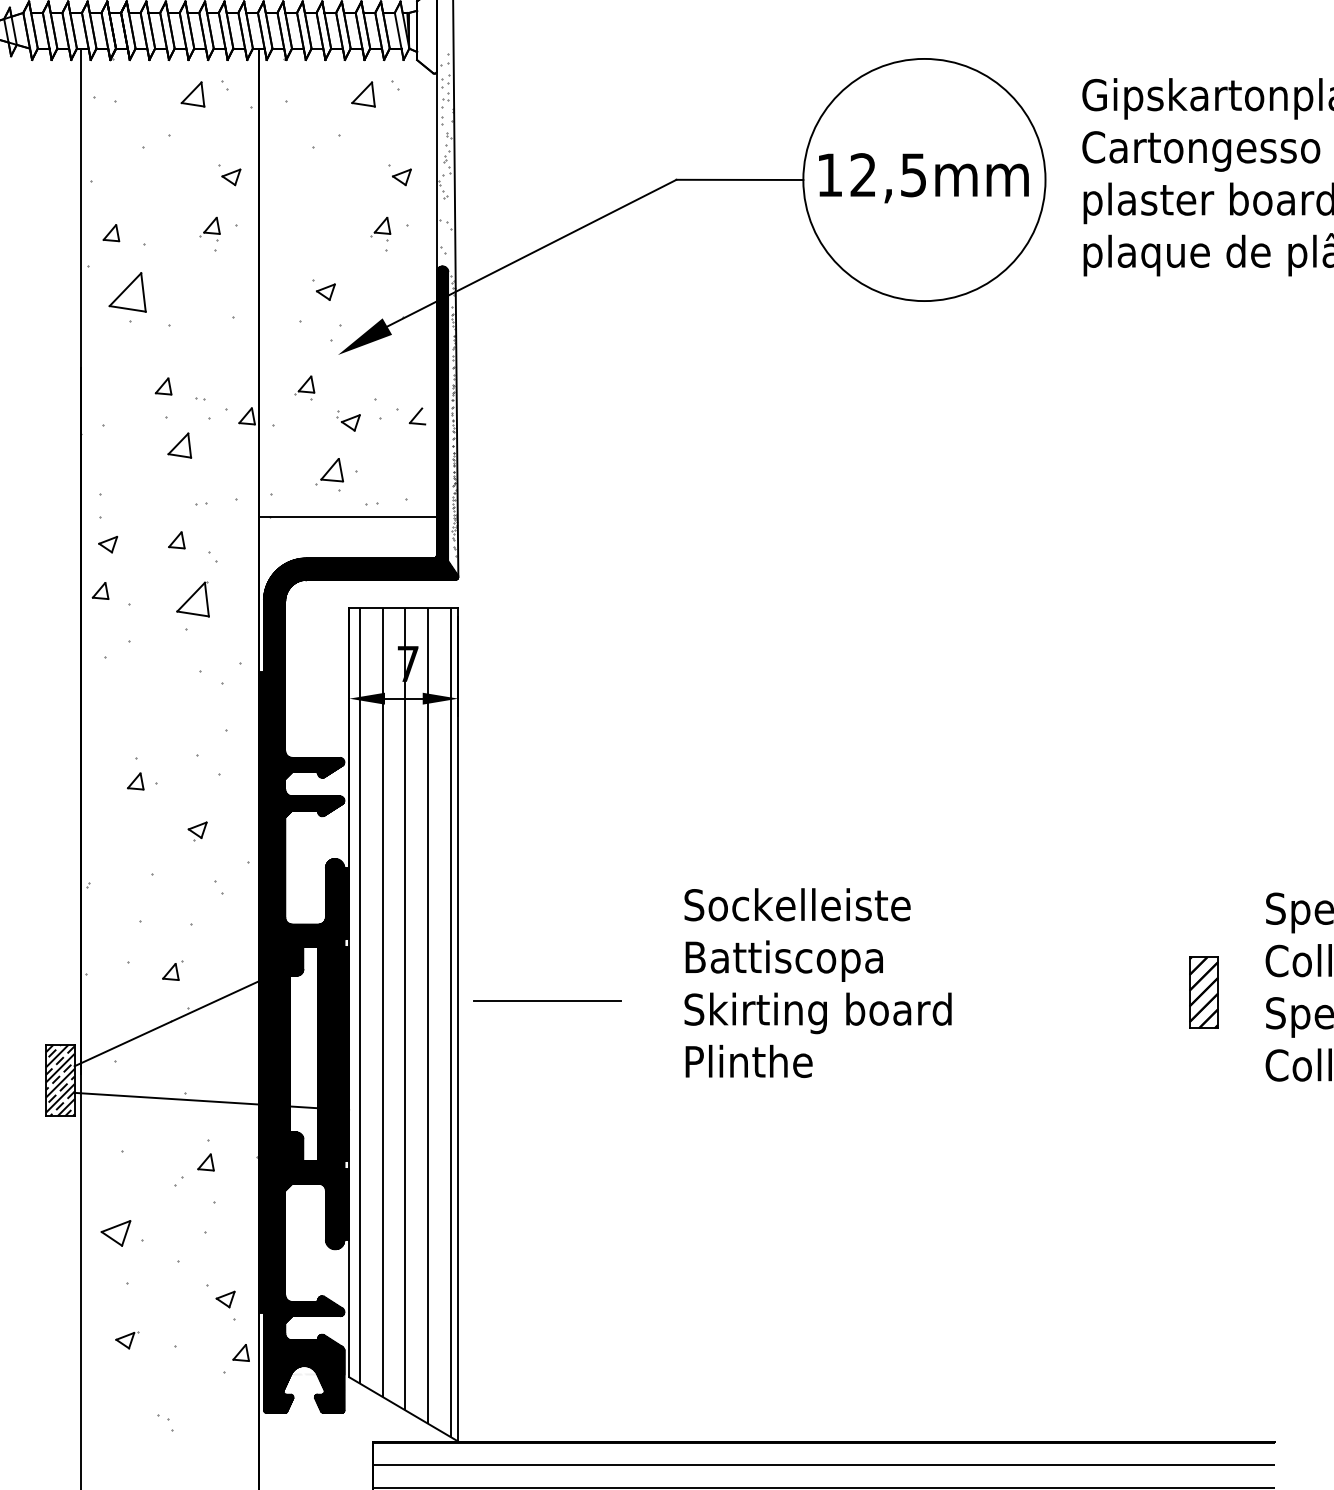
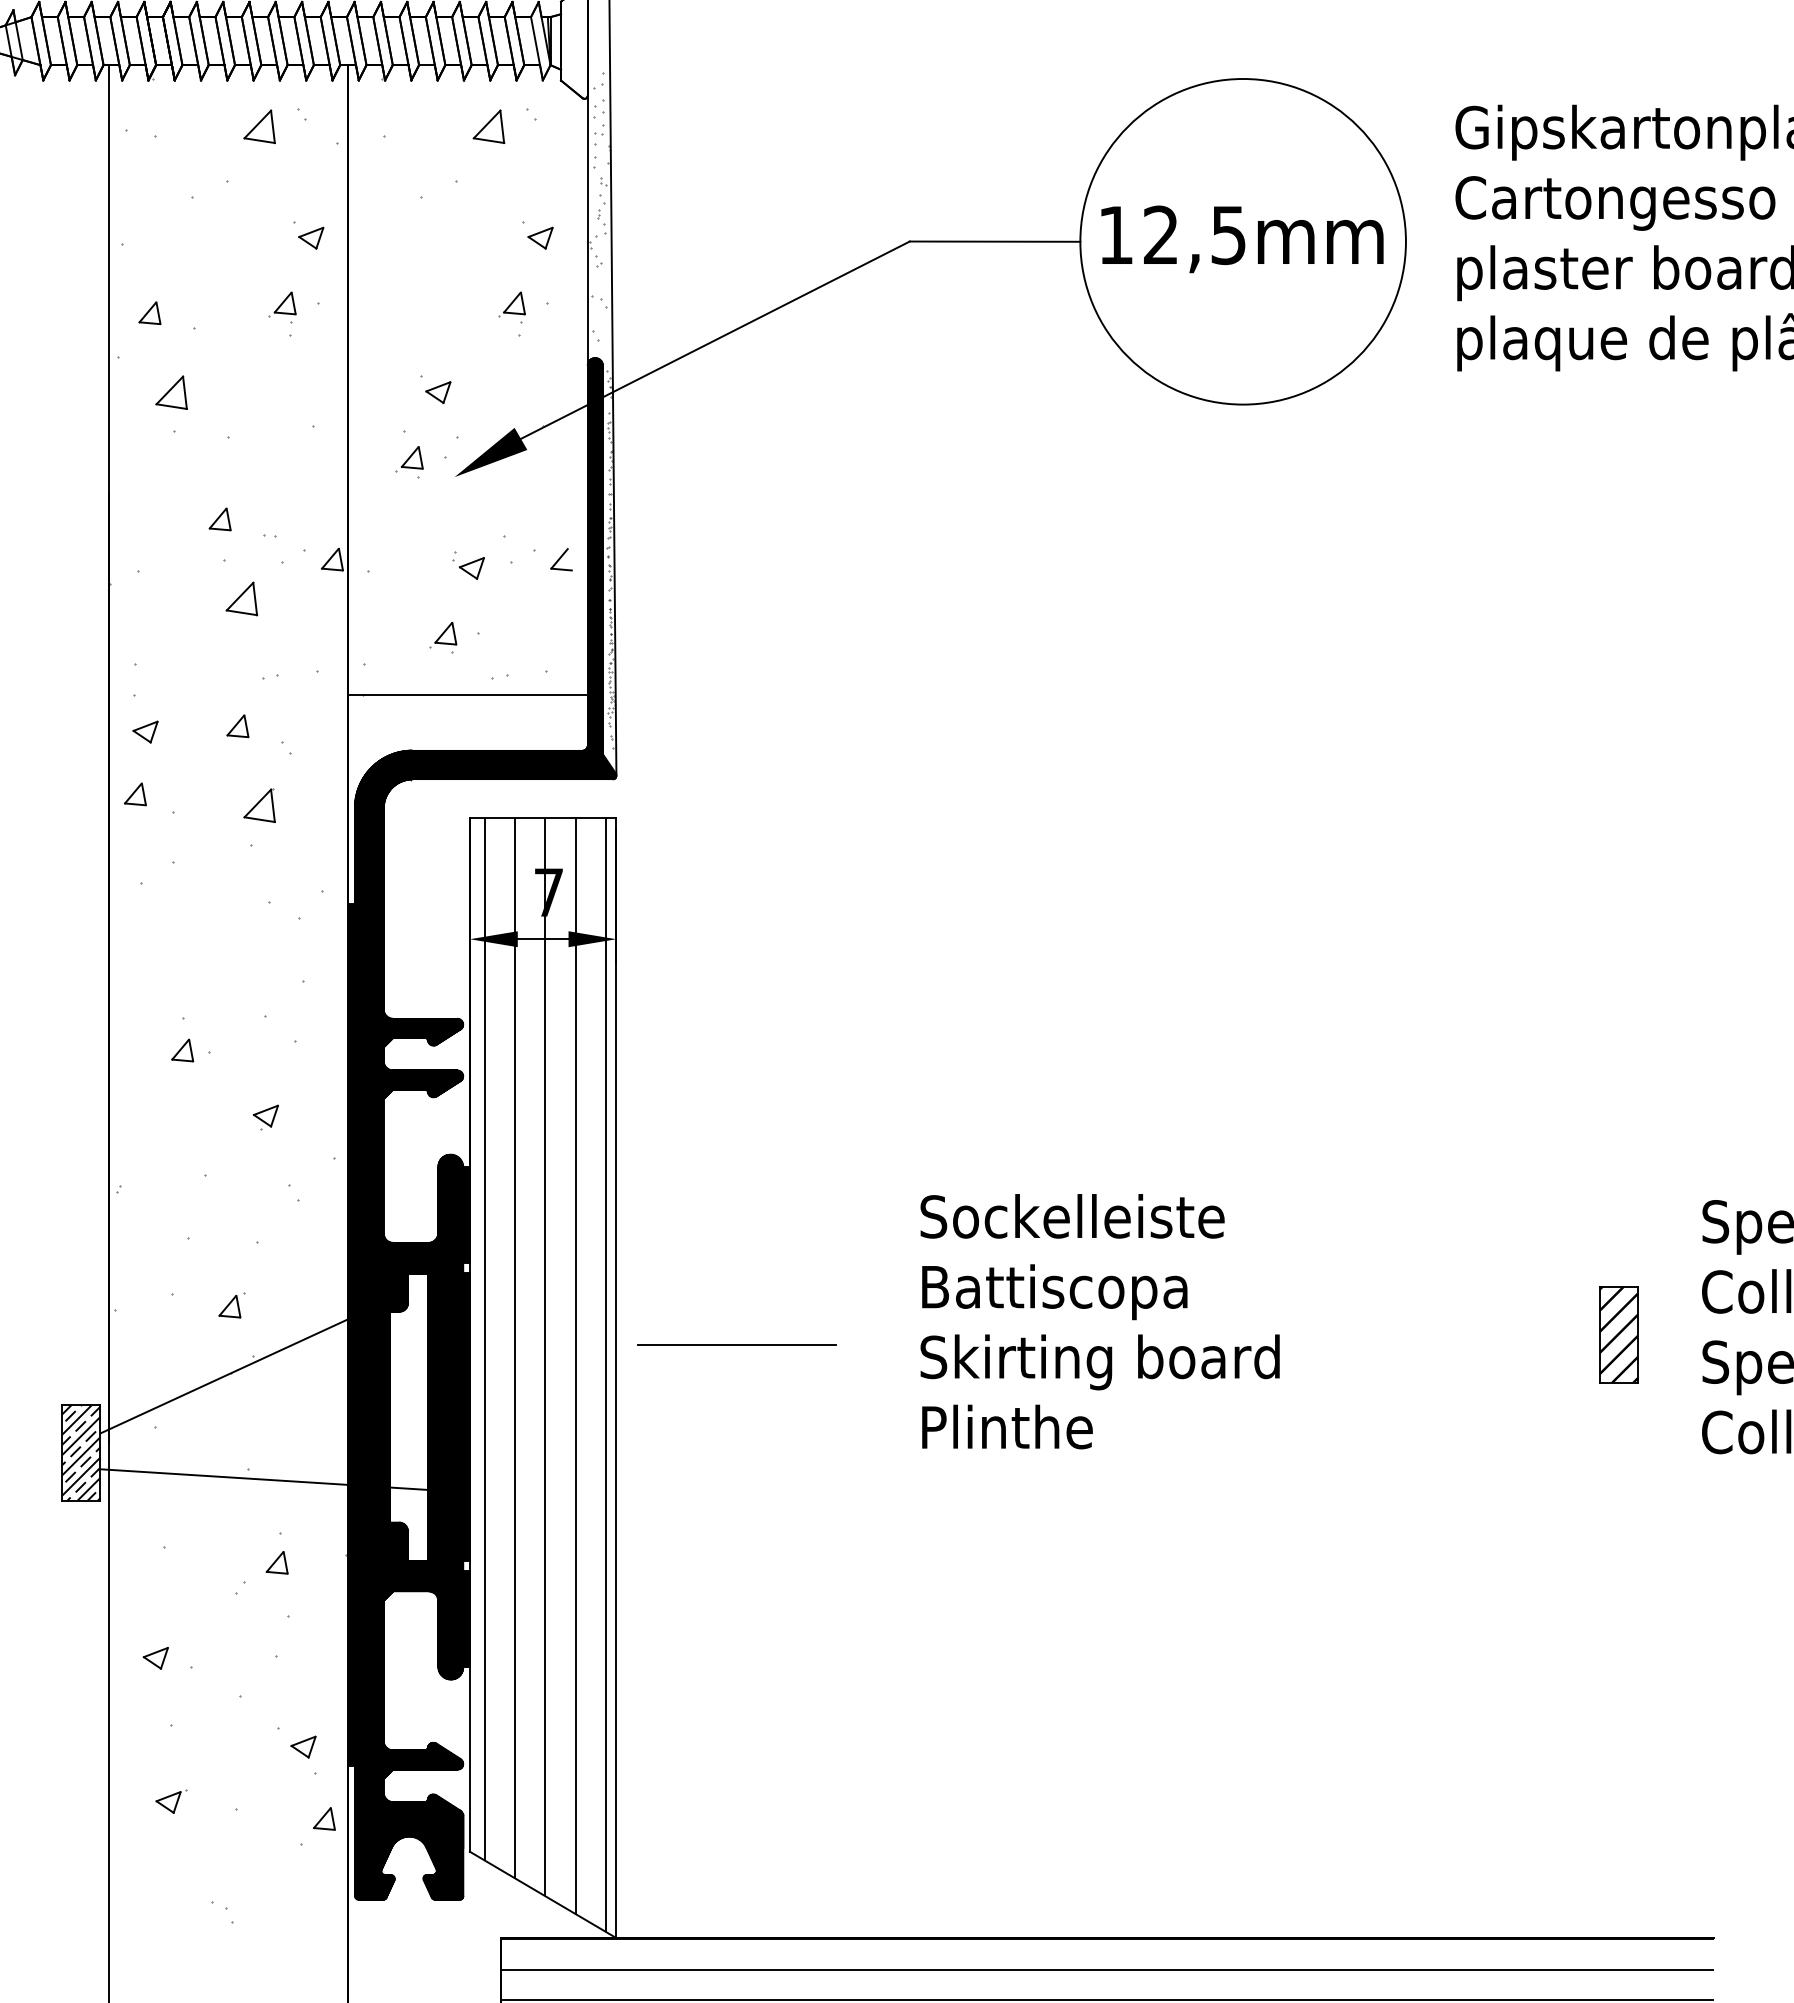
part: (127, 292) -> (171, 392), size x0.62
part: (304, 388) -> (409, 462), moved
part: (329, 474) -> (443, 637), size x0.71
part: (192, 599) -> (259, 805), size x0.71
part: (115, 1233) -> (155, 1658), size x0.62

